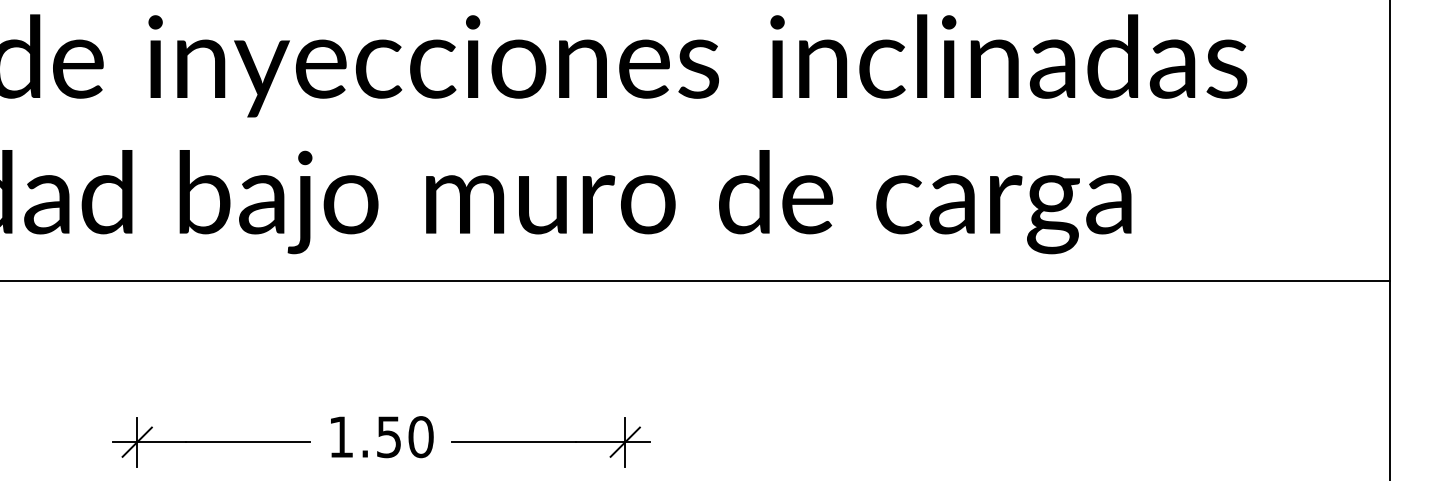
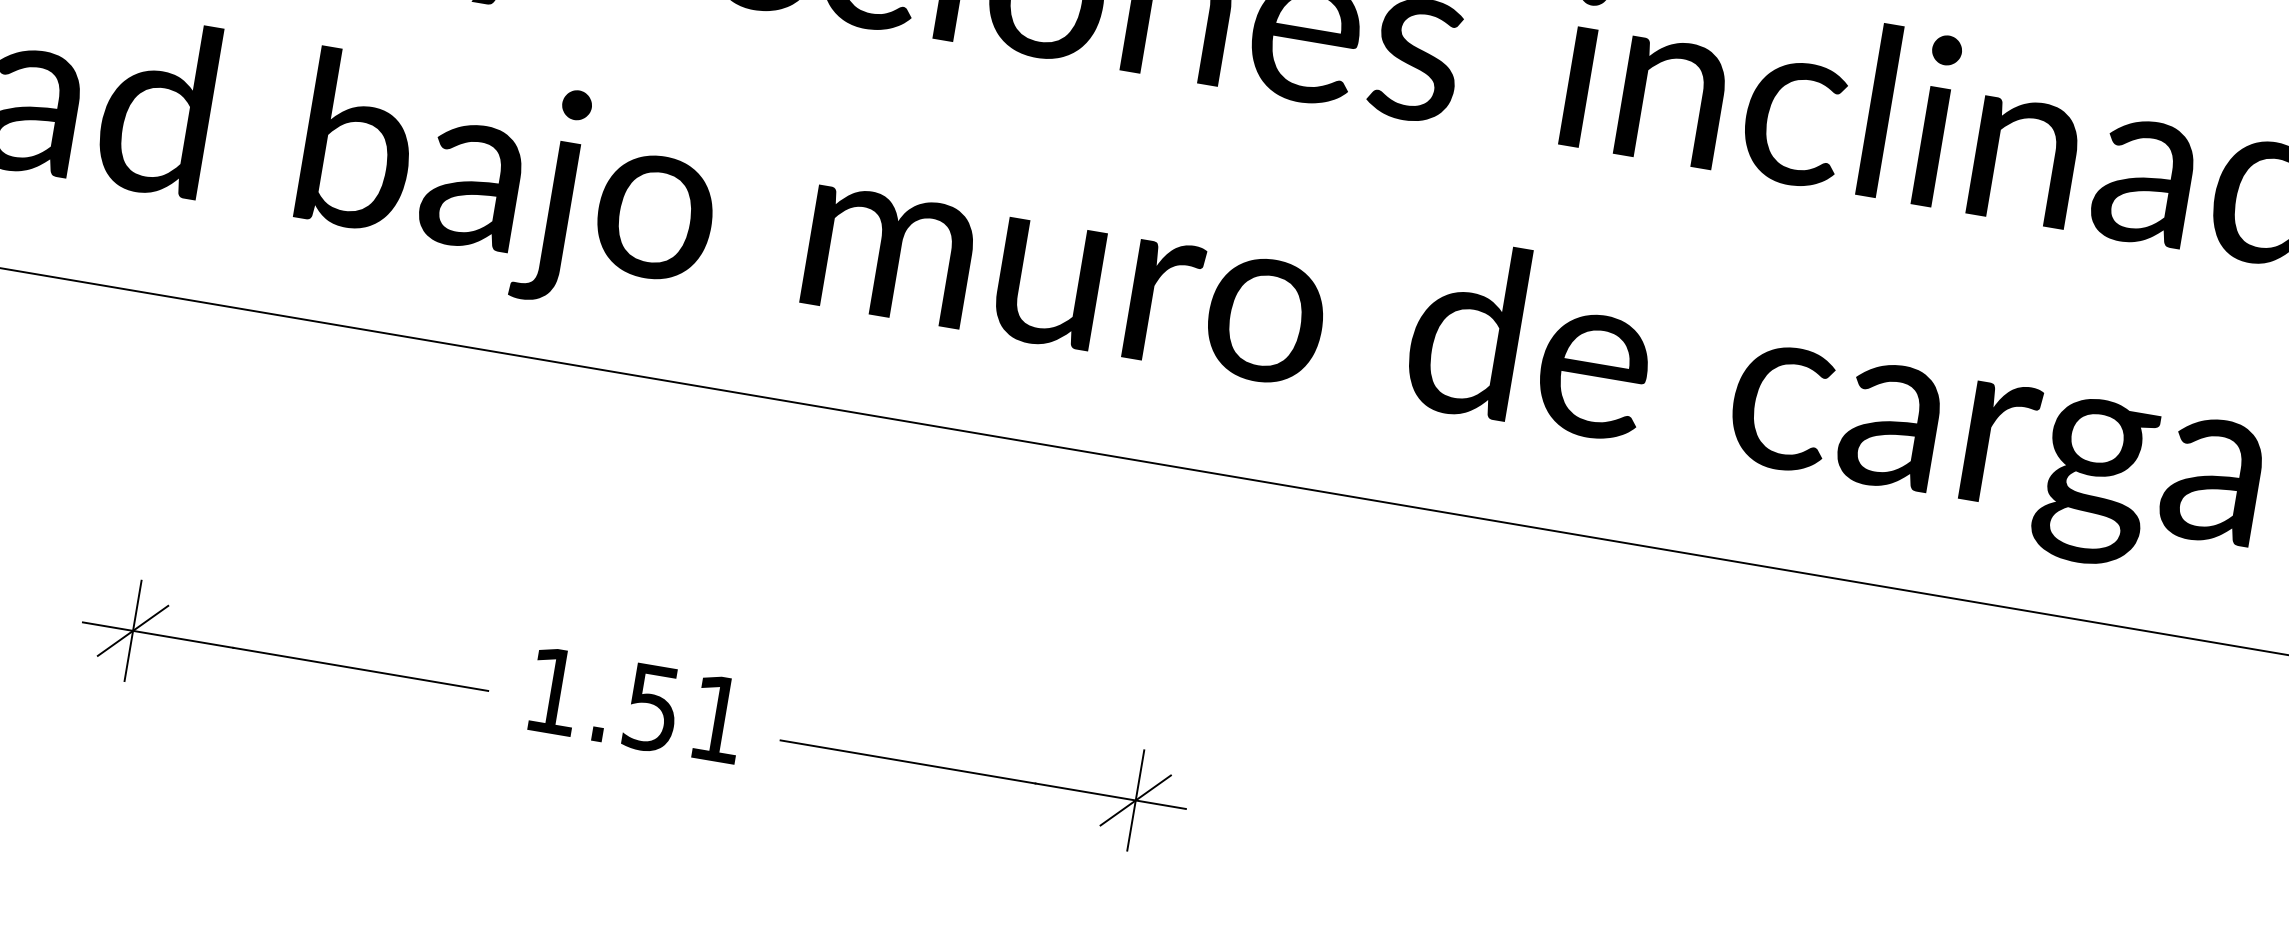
text: (420, 437) -> (716, 719), 1.50 -> 1.51

